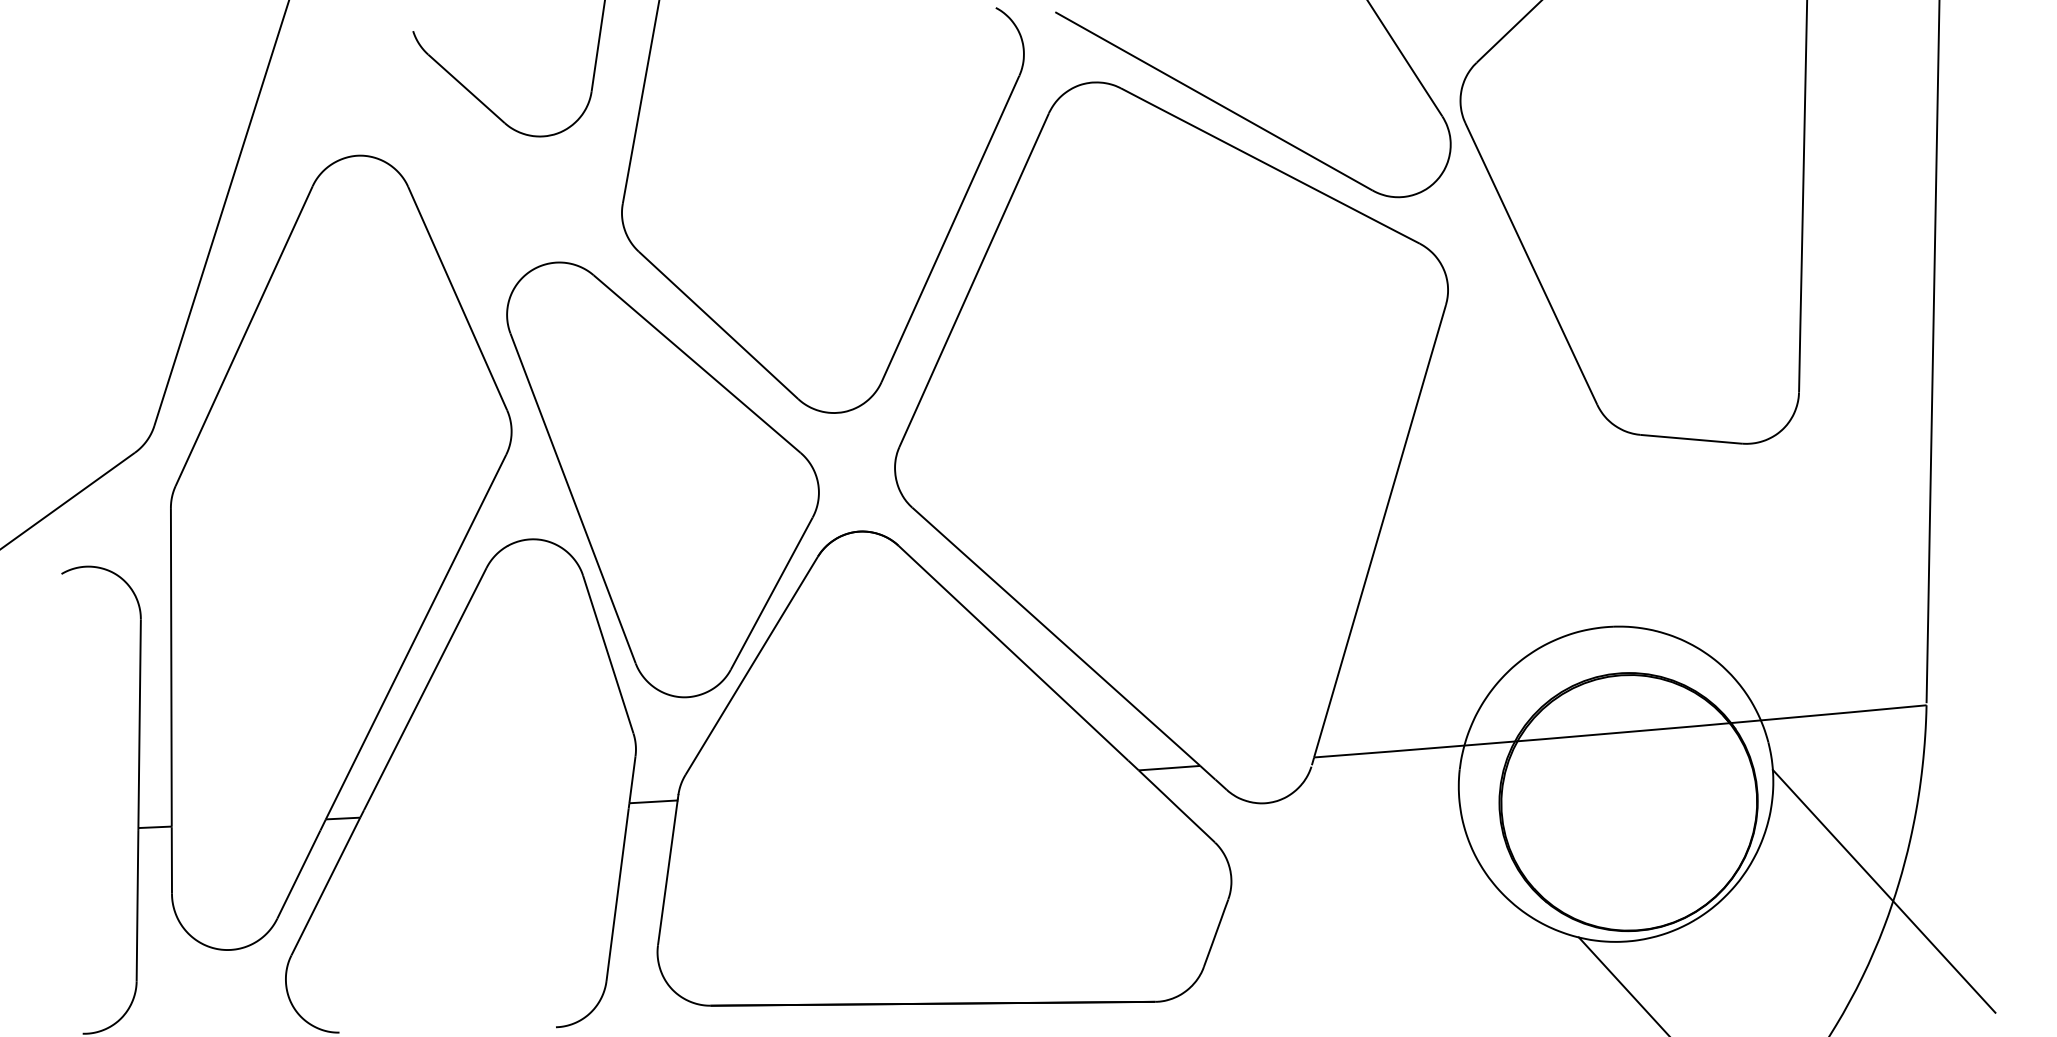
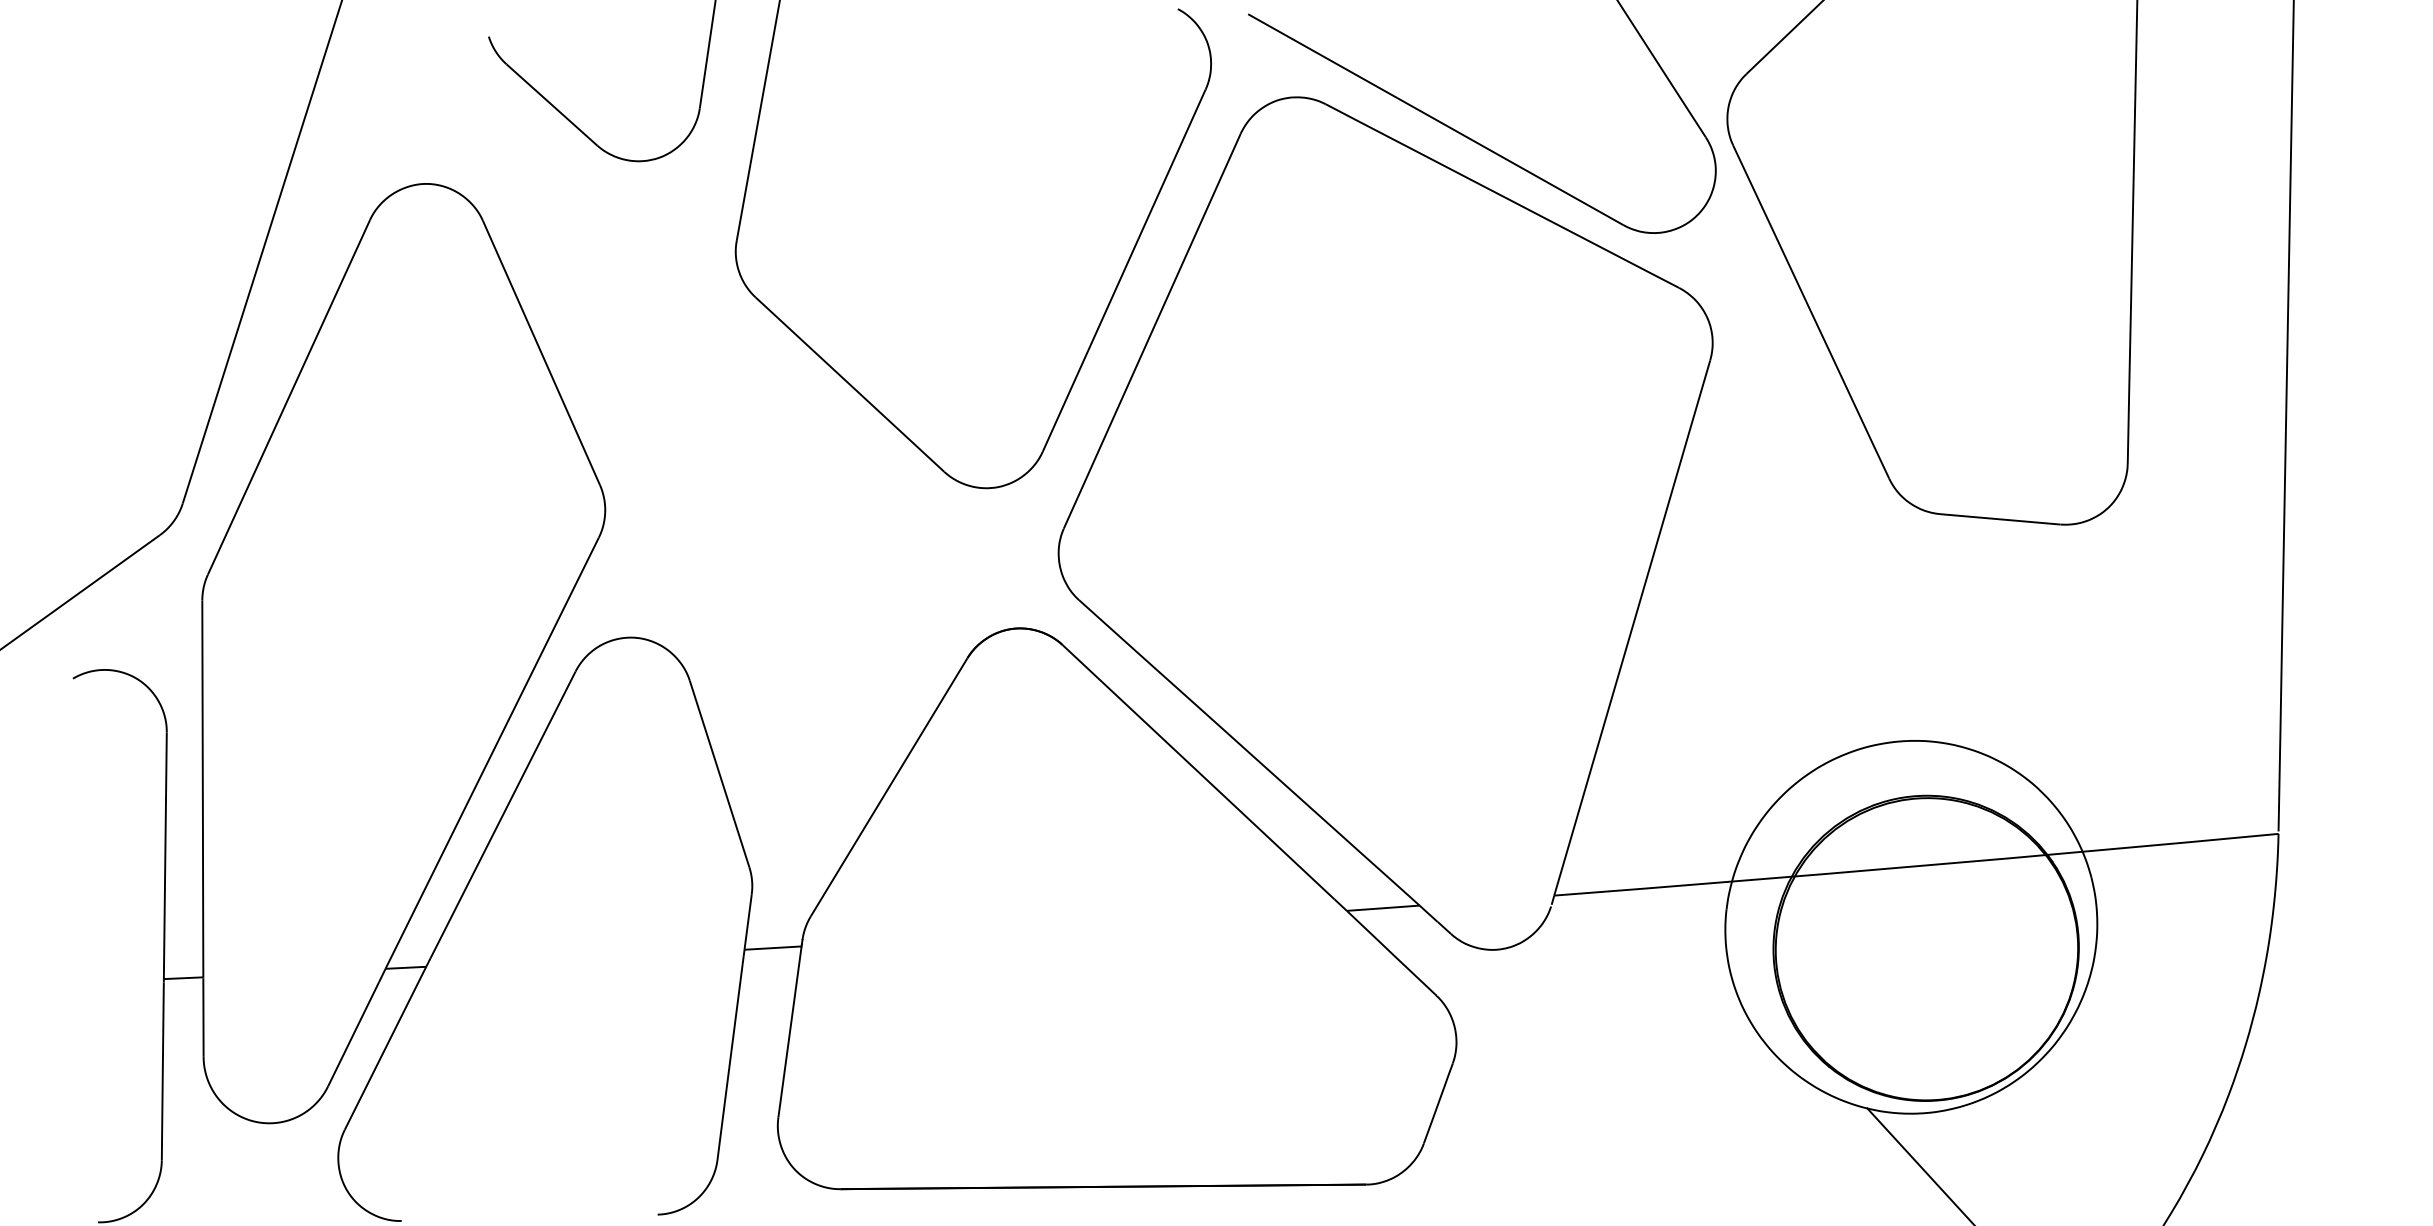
part: (663, 480) -> (784, 567), removed
line: (1884, 890) -> (2228, 1053), removed

